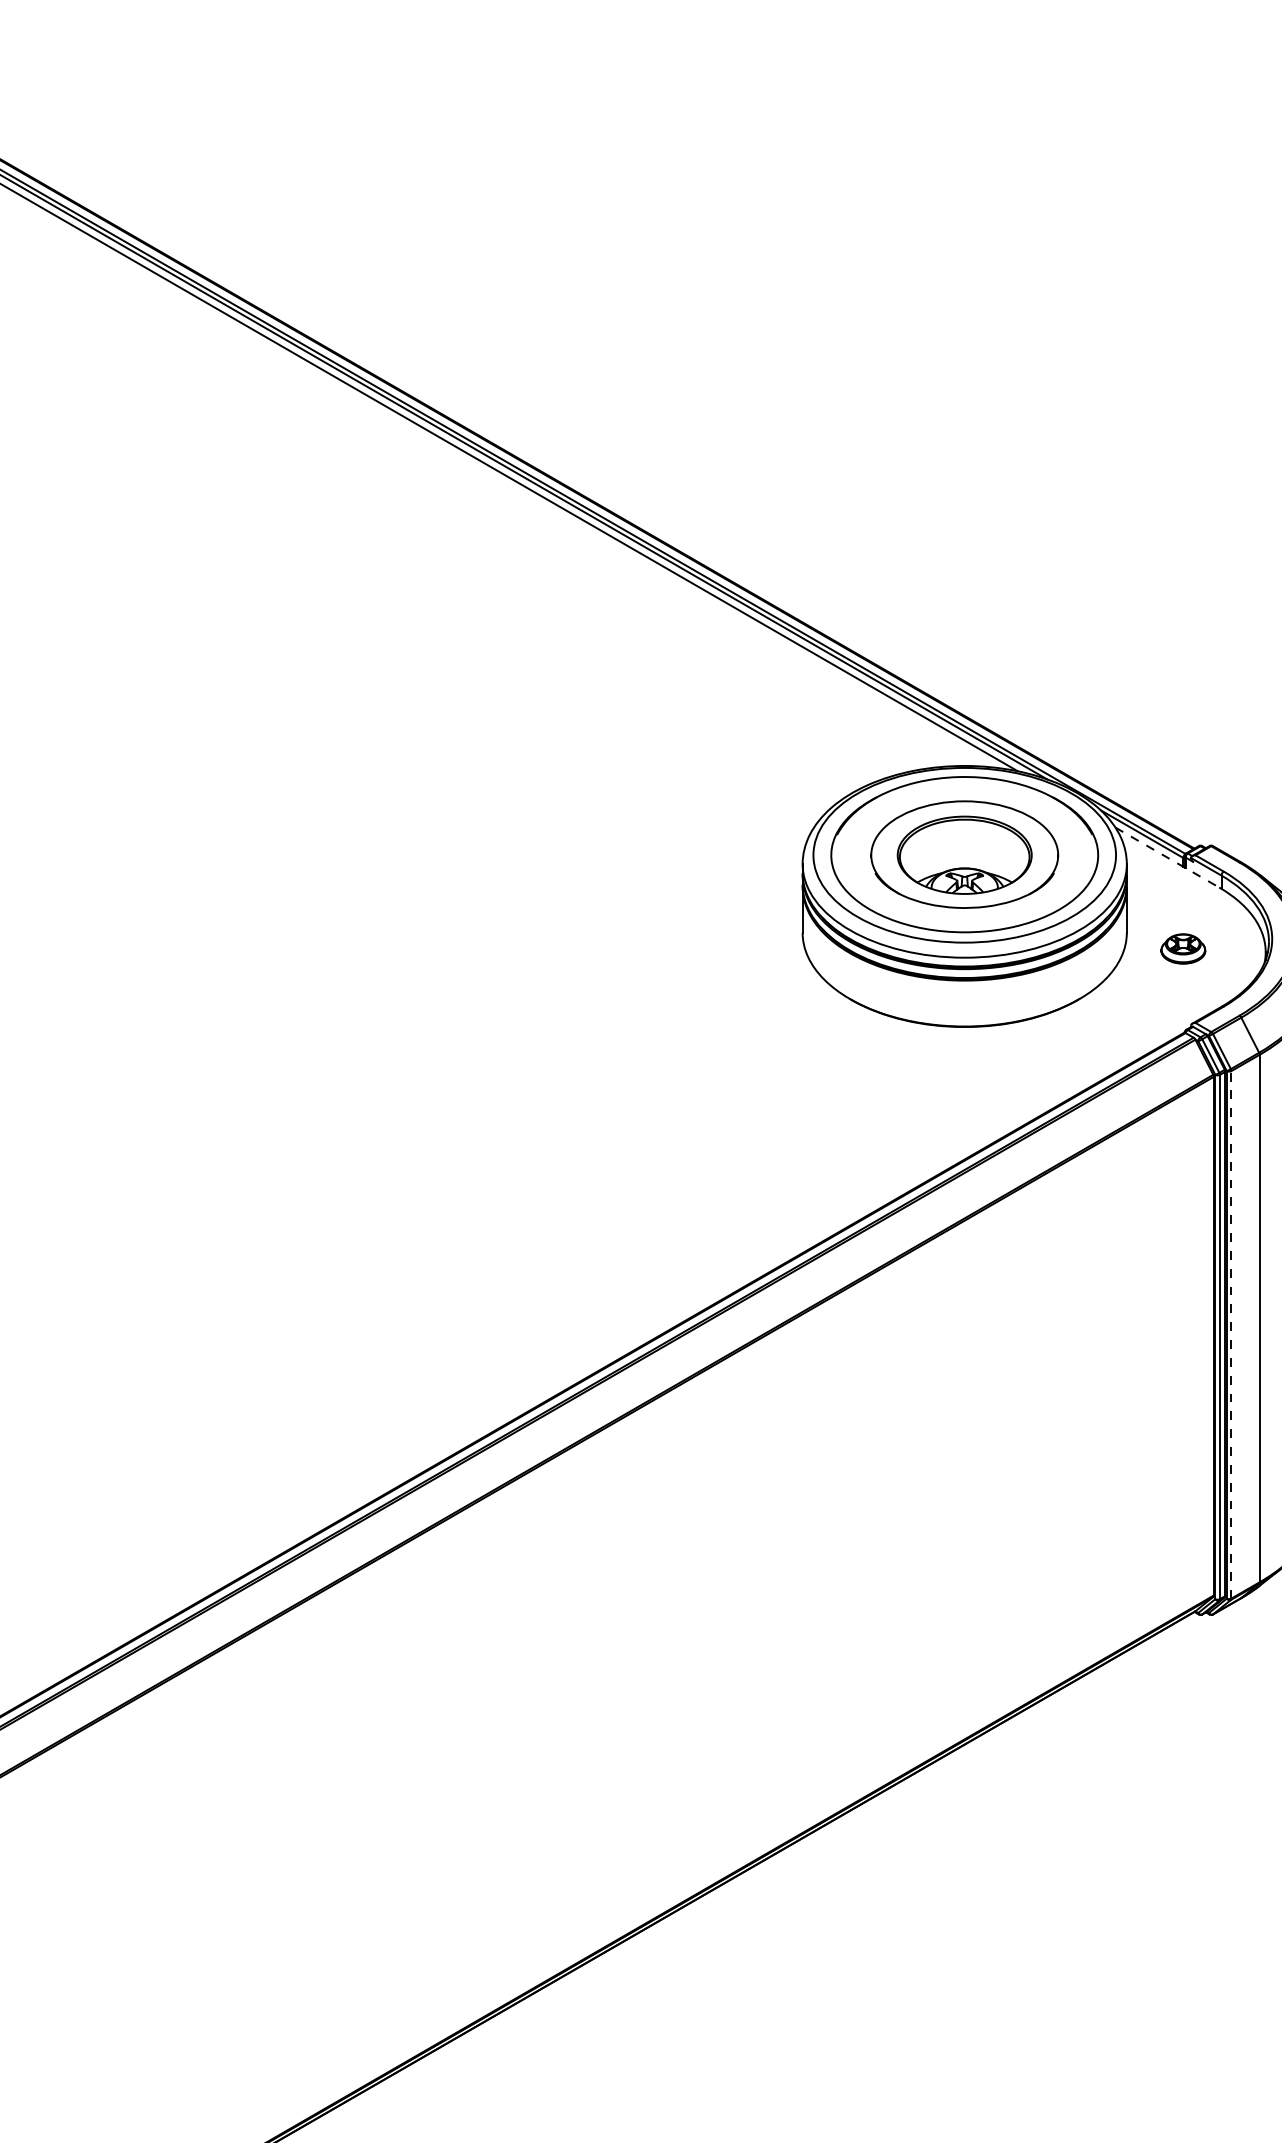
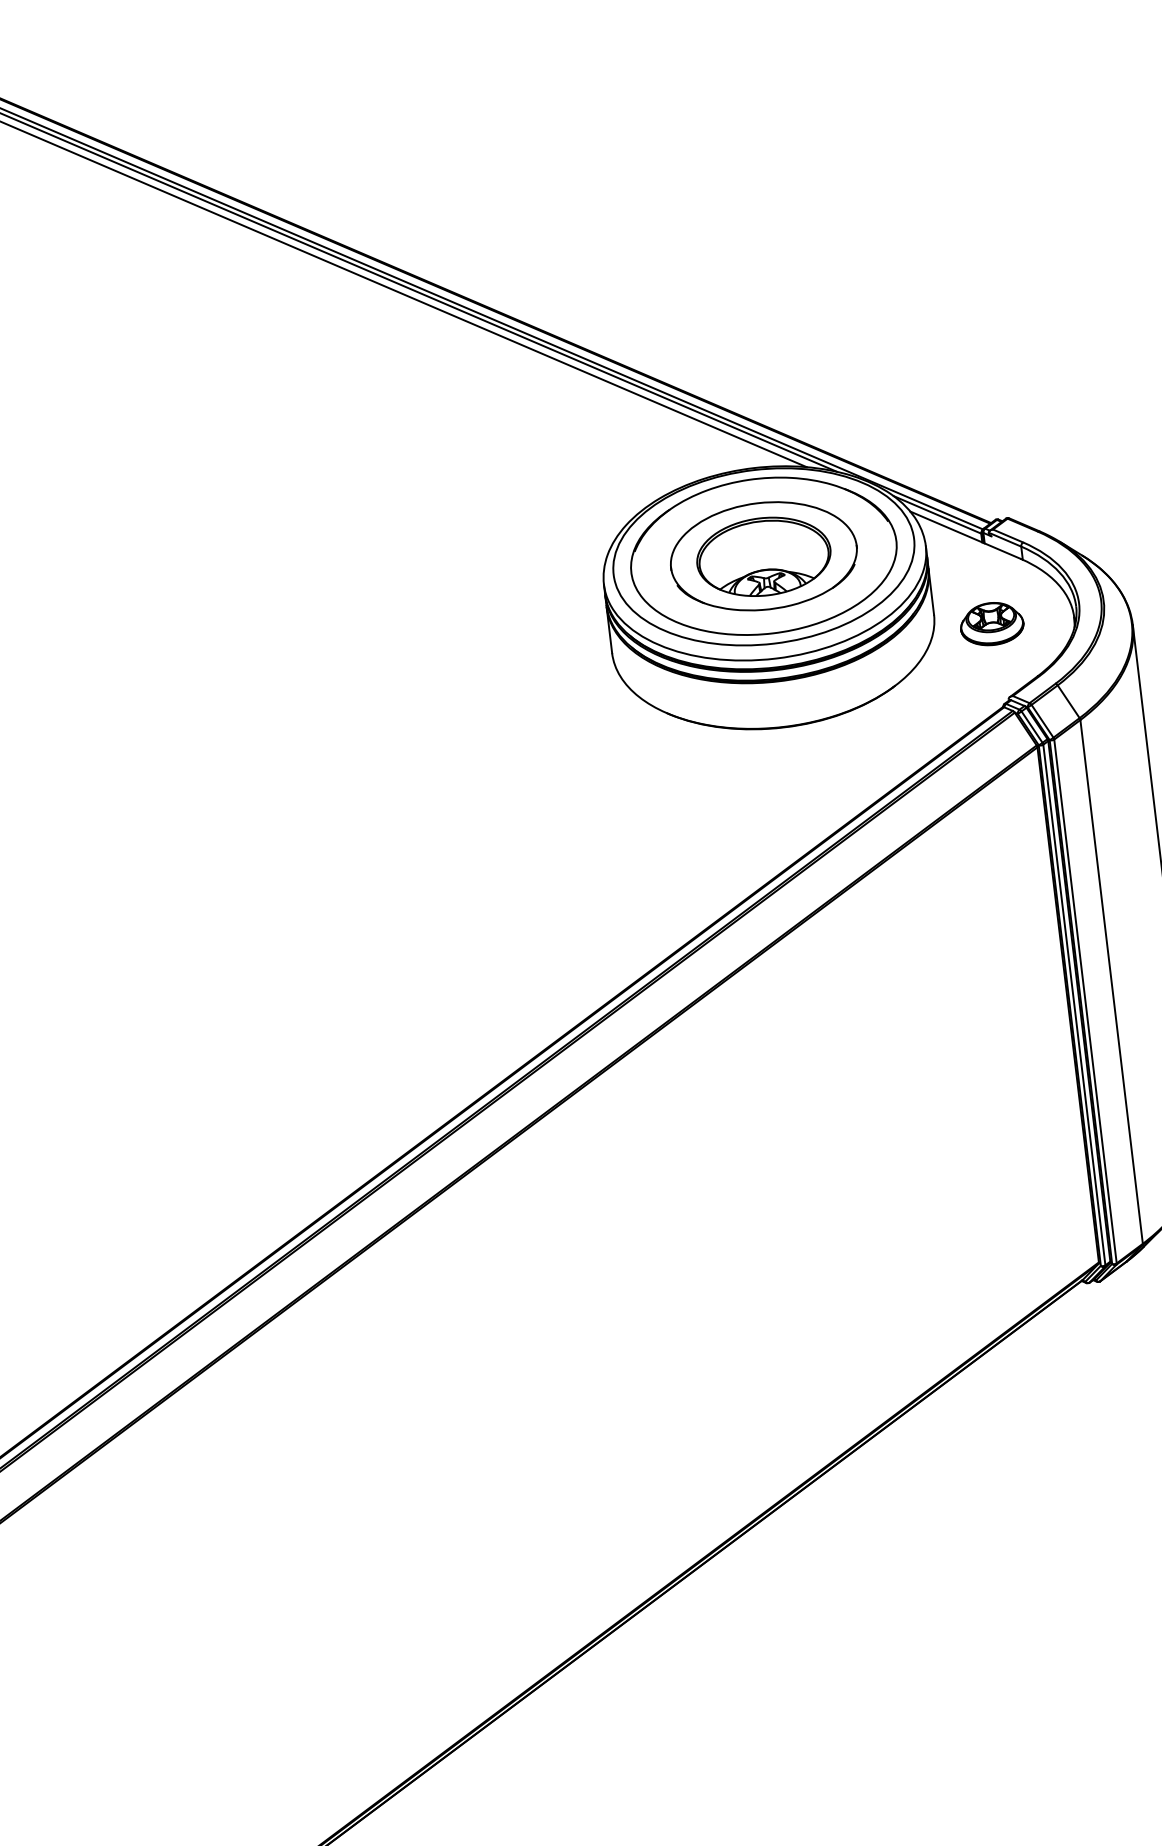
line: (1167, 857) -> (965, 535), dashed -> solid
part: (1183, 948) -> (992, 623), size x1.43
line: (1231, 1334) -> (1085, 1001), dashed -> solid

